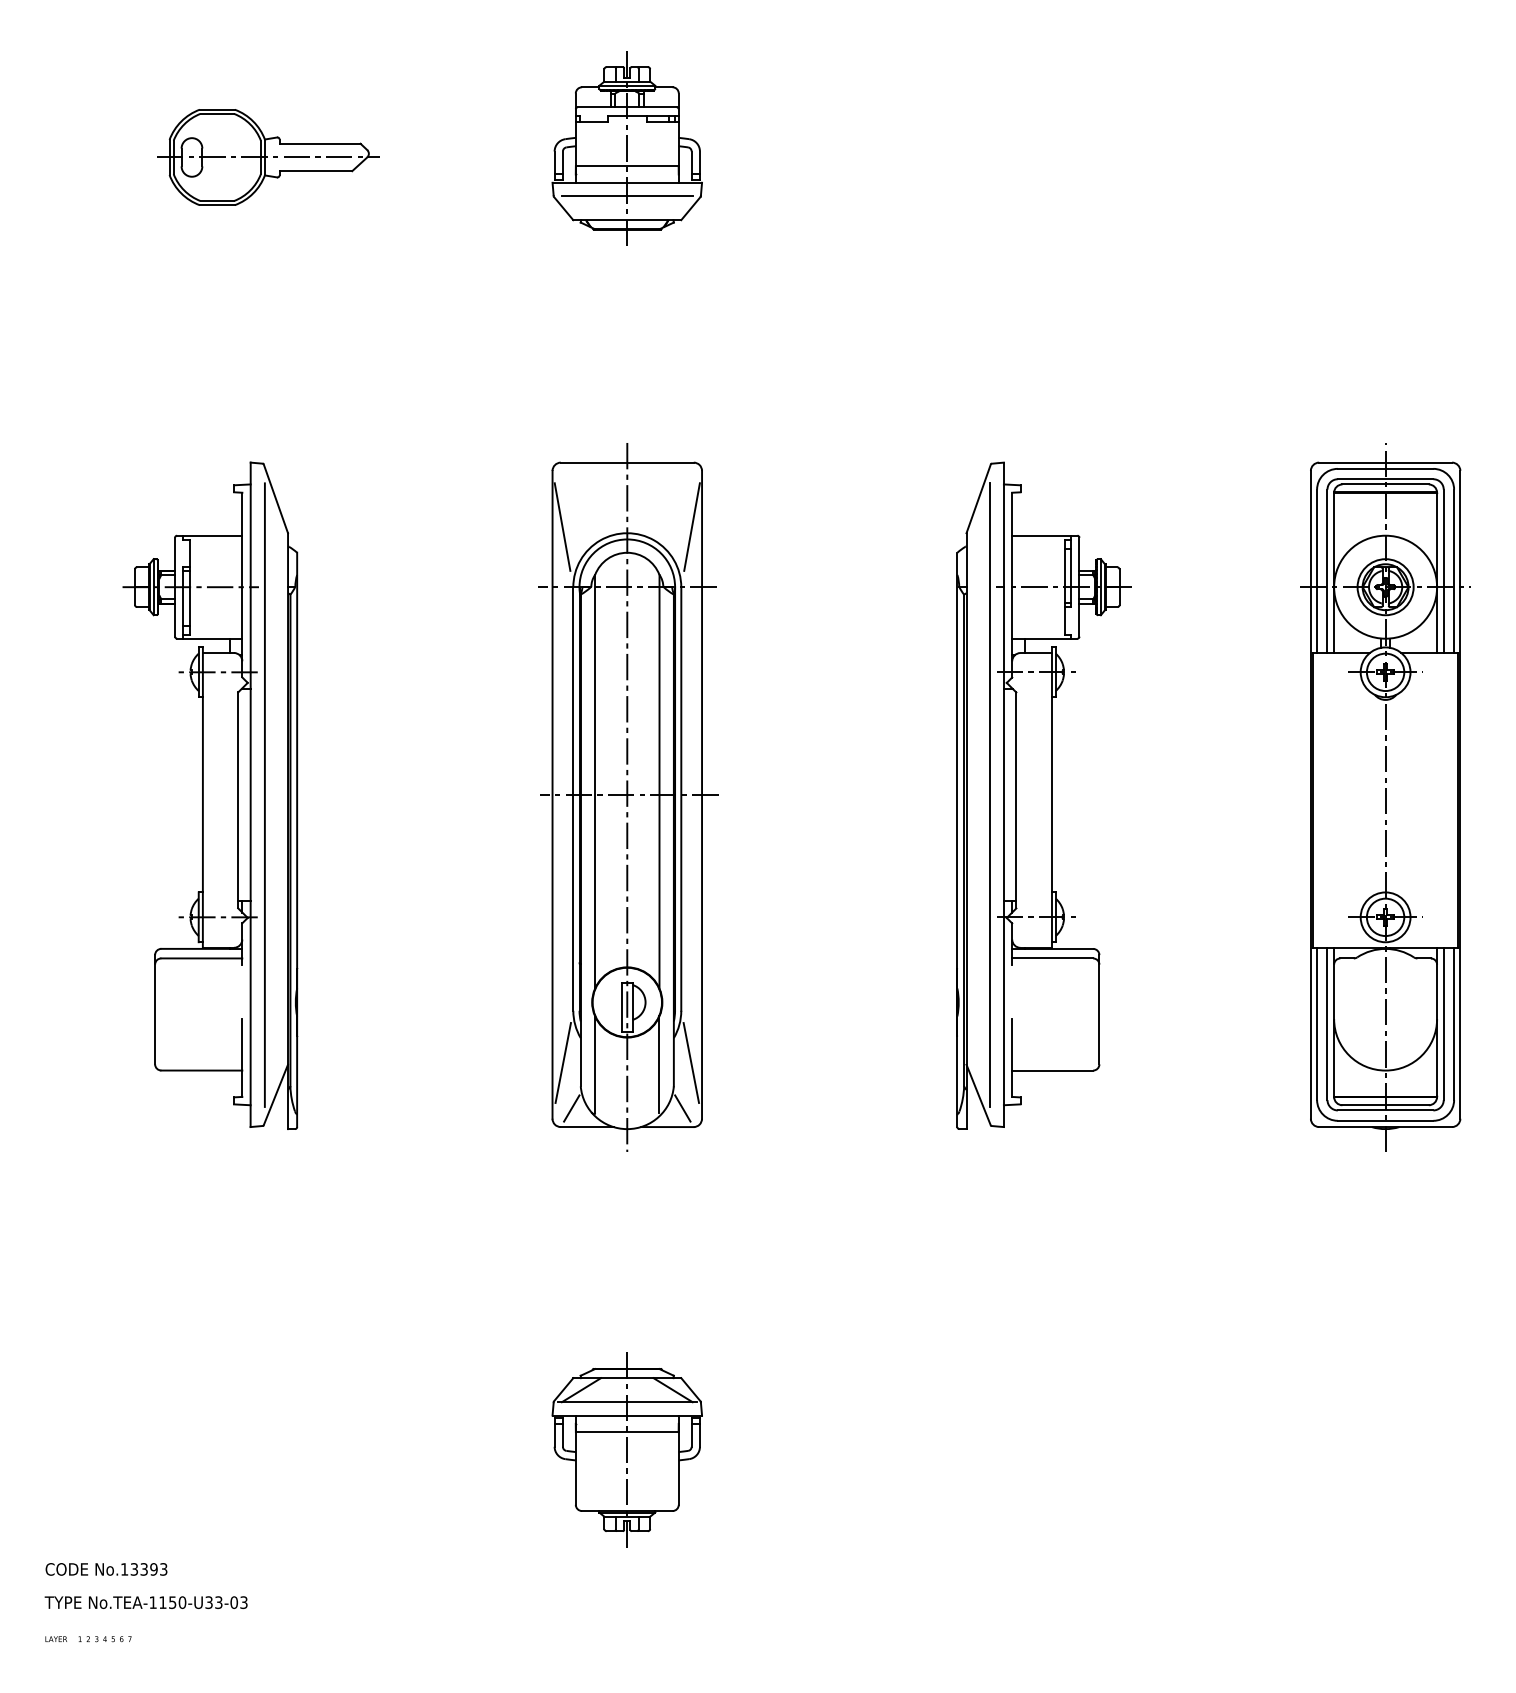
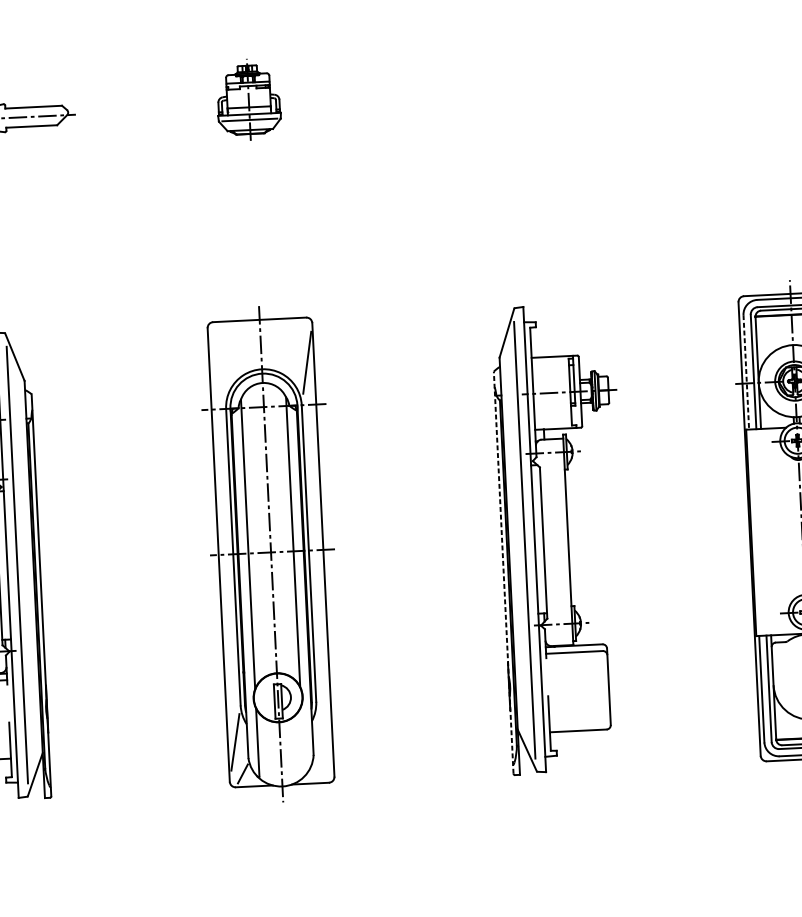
part: (626, 148) -> (248, 99), size x0.6
line: (562, 526) -> (216, 366), removed
line: (1317, 571) -> (746, 372), solid -> dashed
line: (957, 839) -> (503, 572), solid -> dashed
line: (691, 1062) -> (325, 737), removed
line: (659, 1064) -> (302, 740), removed
line: (682, 1108) -> (320, 770), removed

